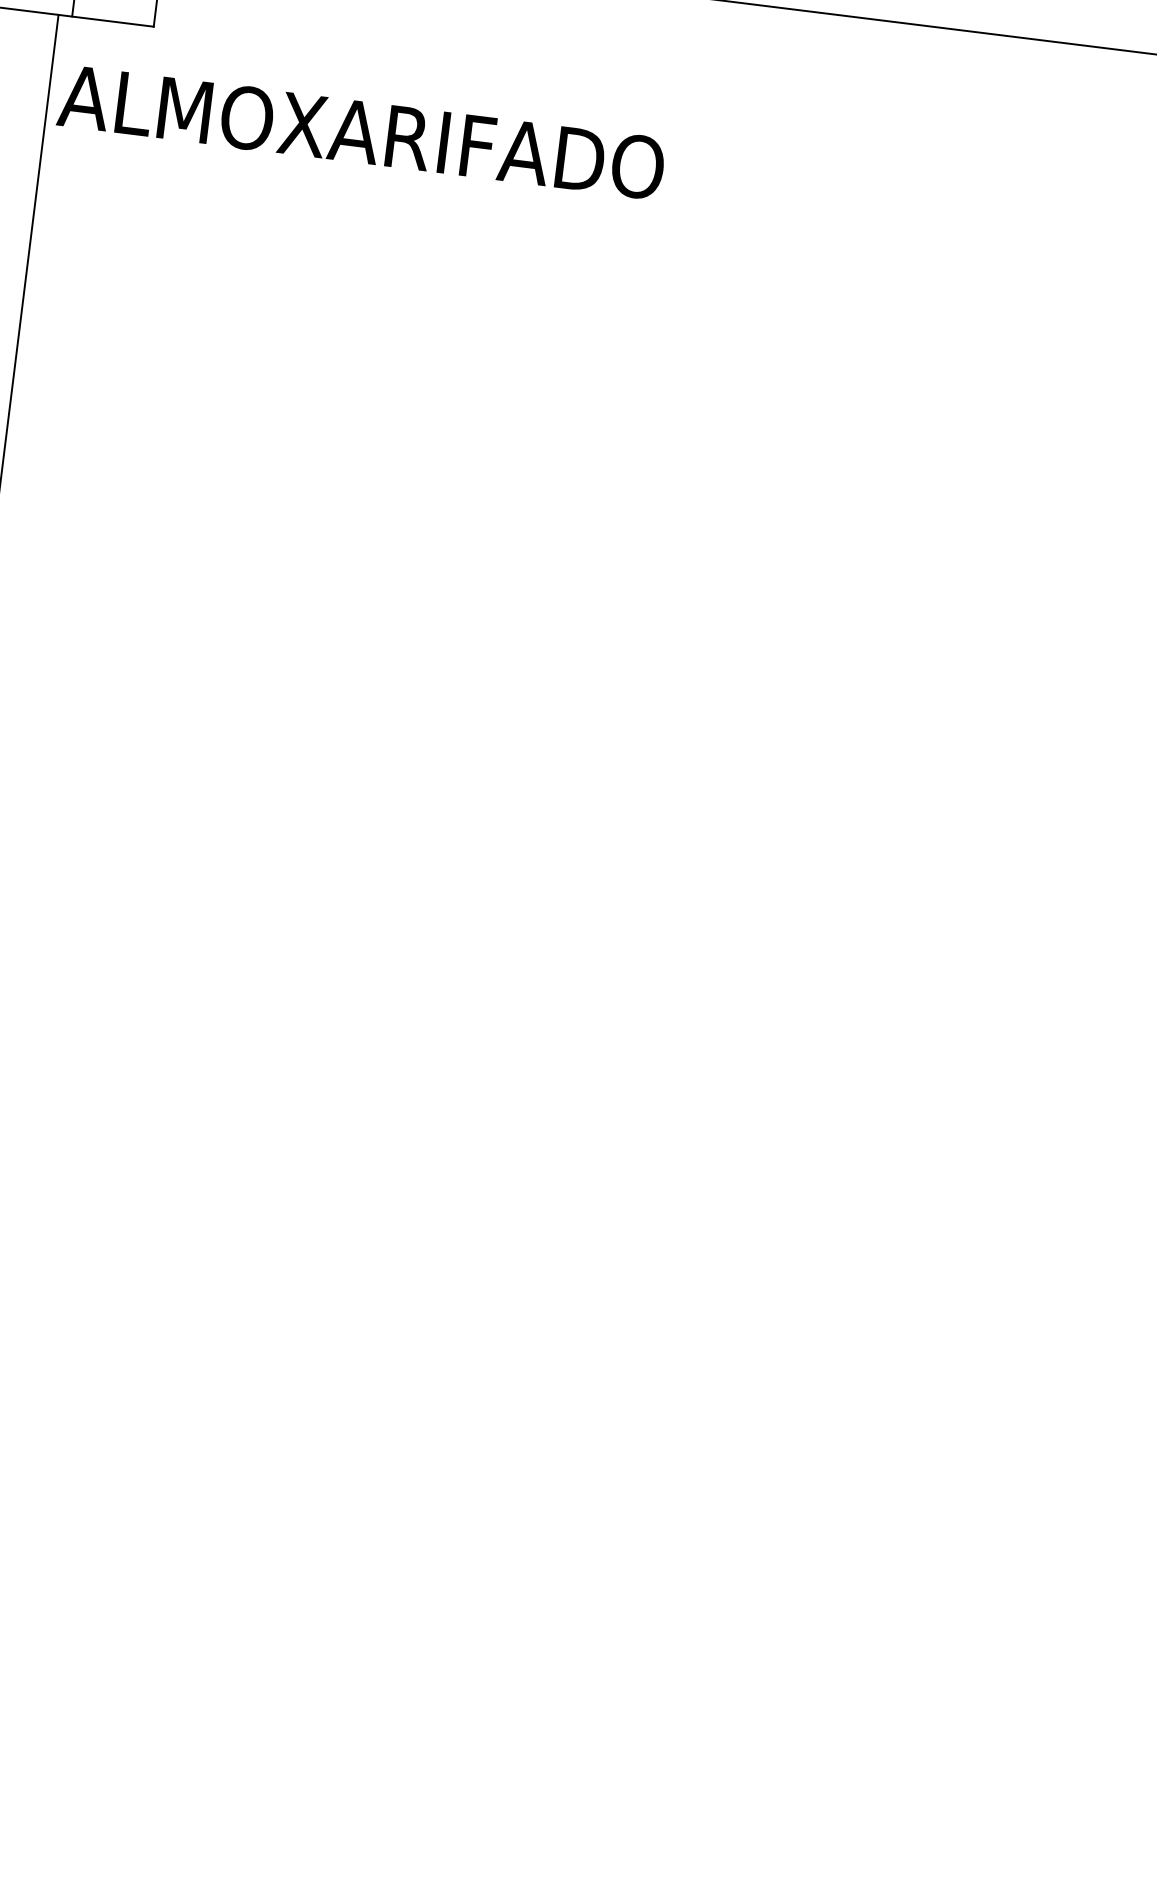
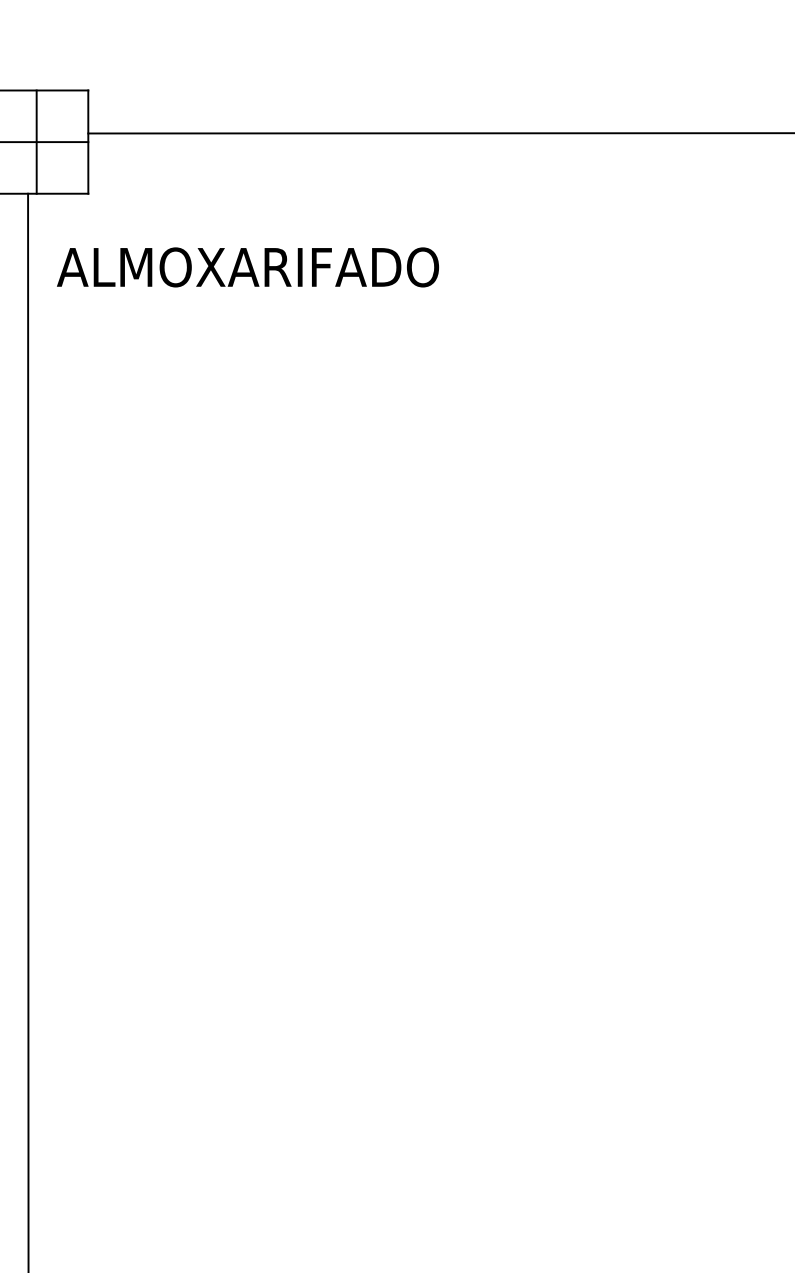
text: (362, 132) -> (248, 267), moved

